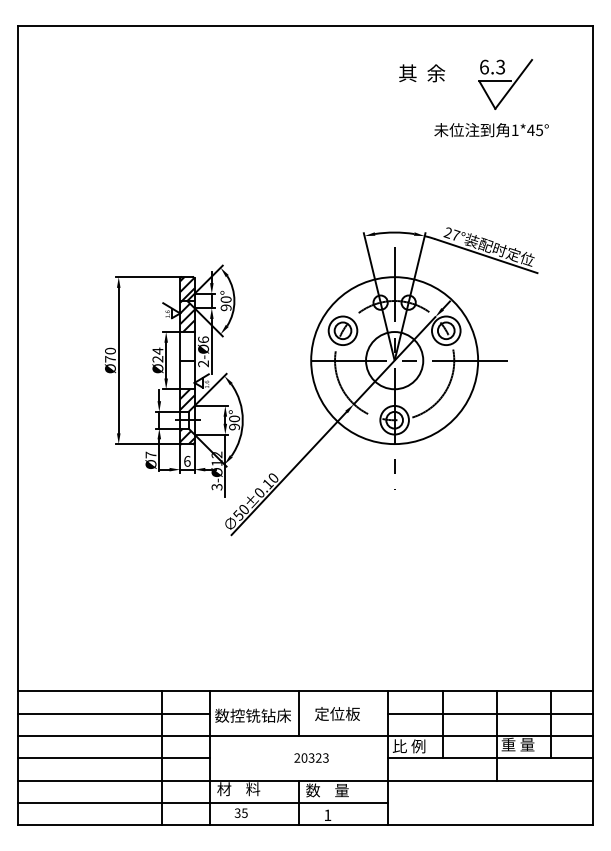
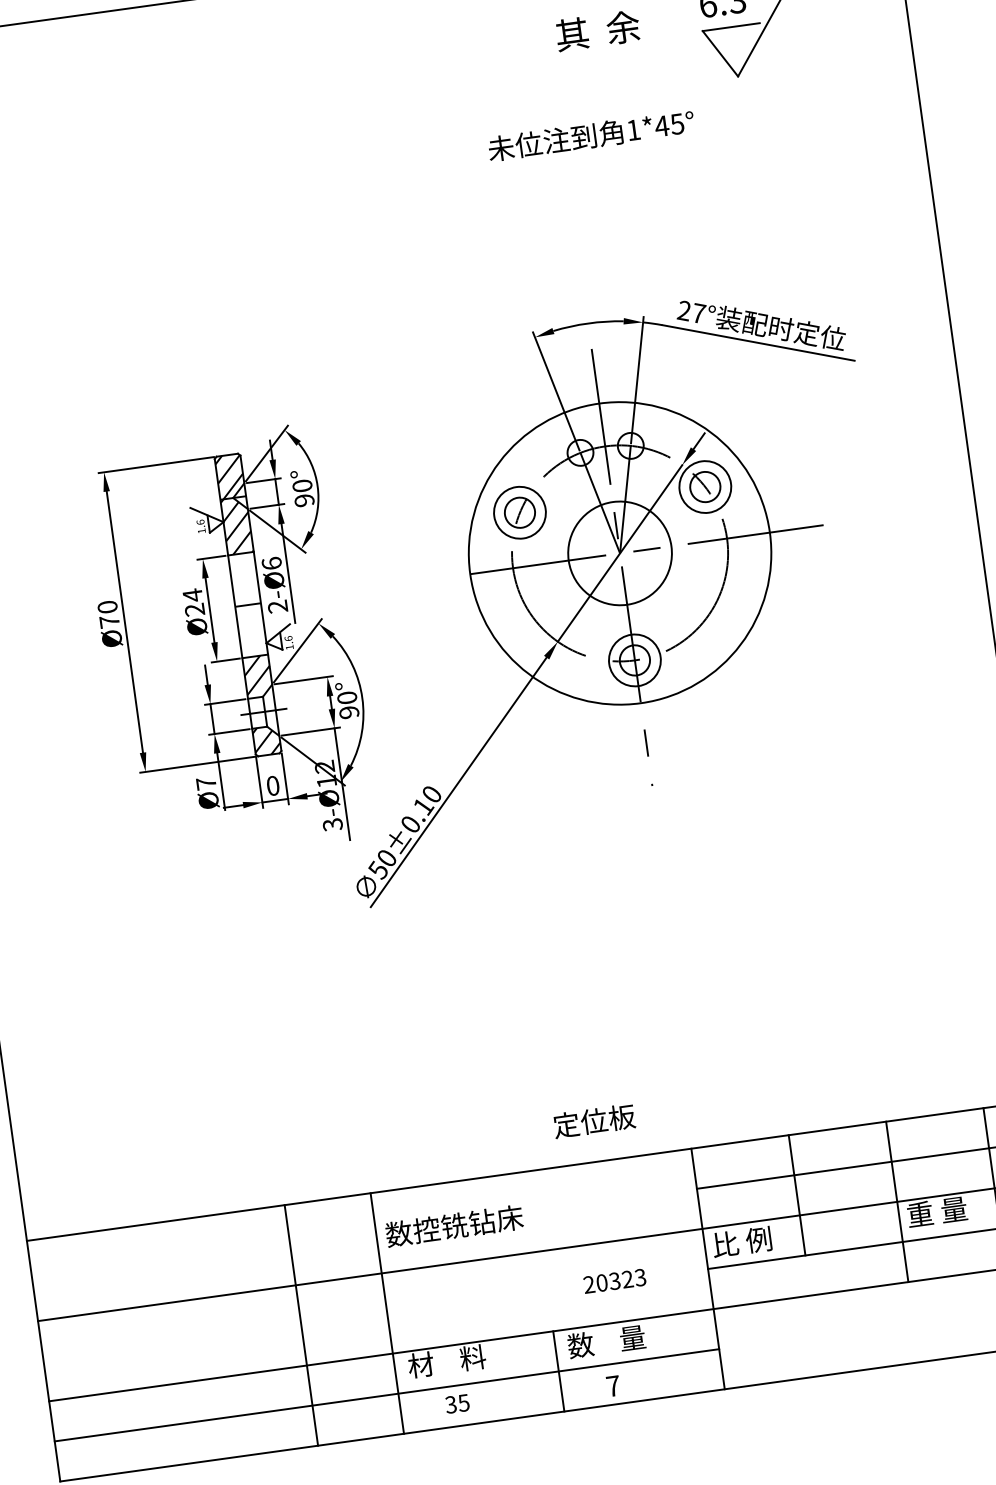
text: (491, 130) -> (591, 136), moved
text: (187, 461) -> (273, 786), 6 -> 0
line: (113, 713) -> (203, 1256), removed
line: (299, 713) -> (537, 1210), removed
text: (337, 713) -> (594, 1120), moved
text: (311, 757) -> (614, 1280), moved
line: (113, 758) -> (214, 1337), removed
text: (327, 814) -> (612, 1384), 1 -> 7

